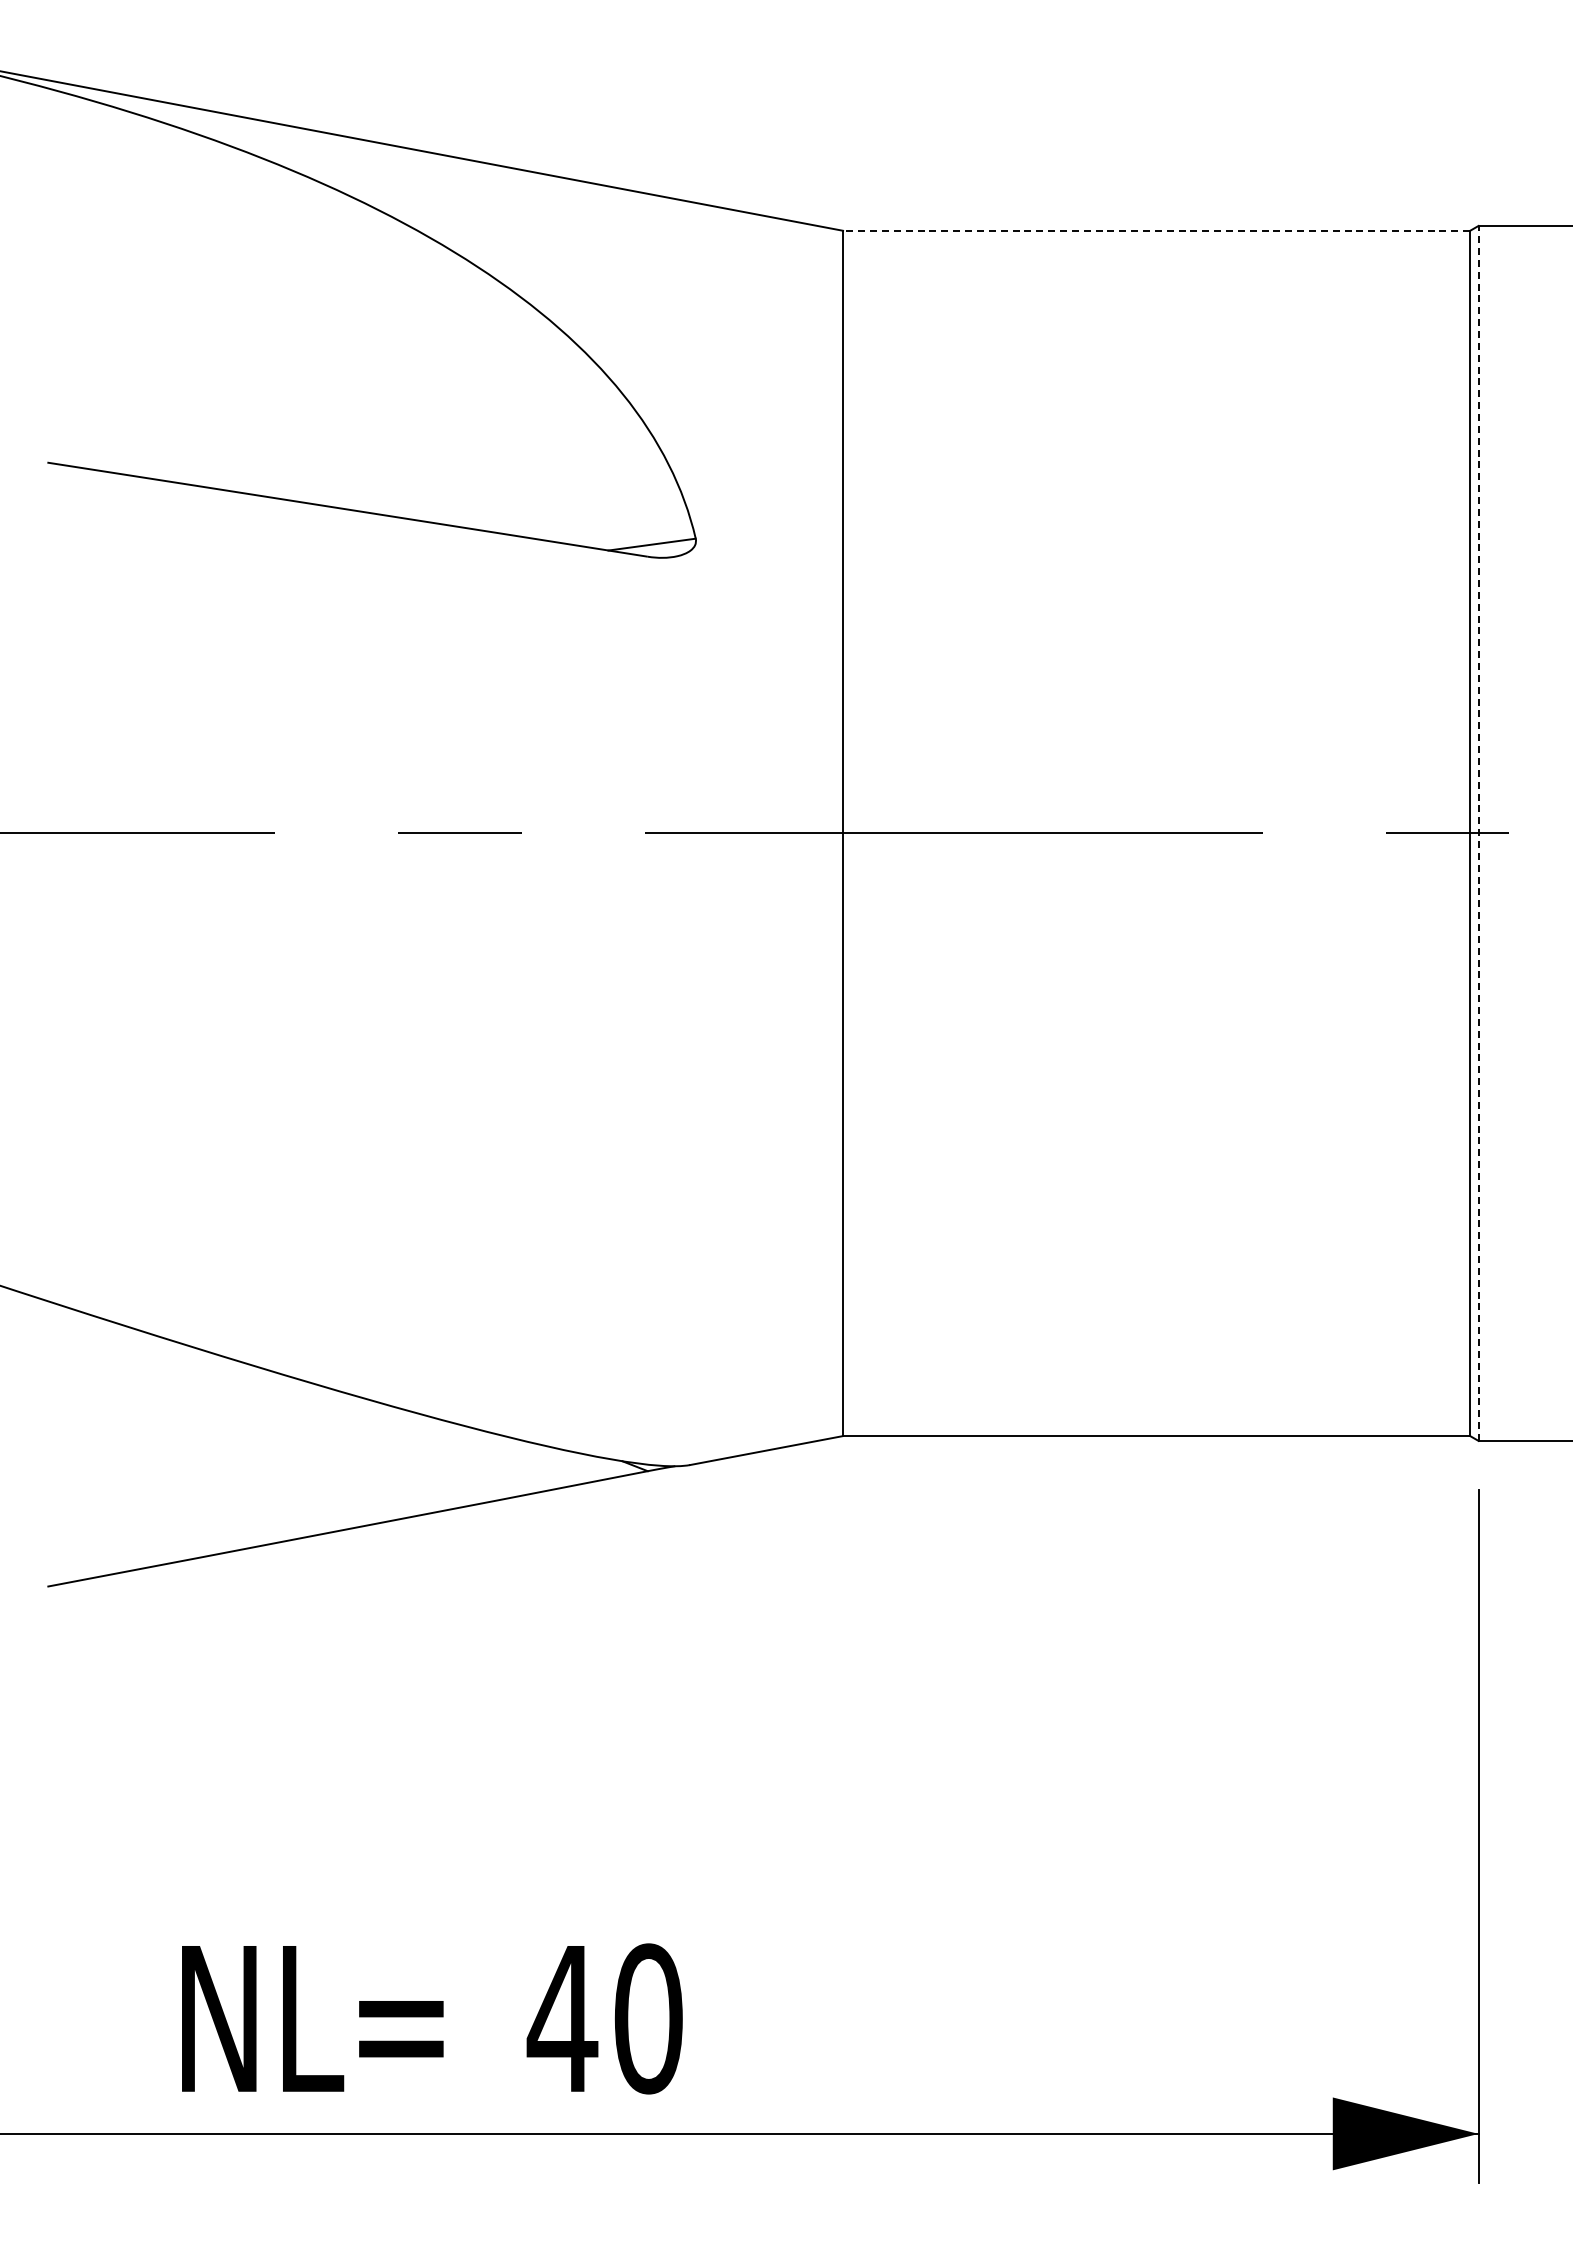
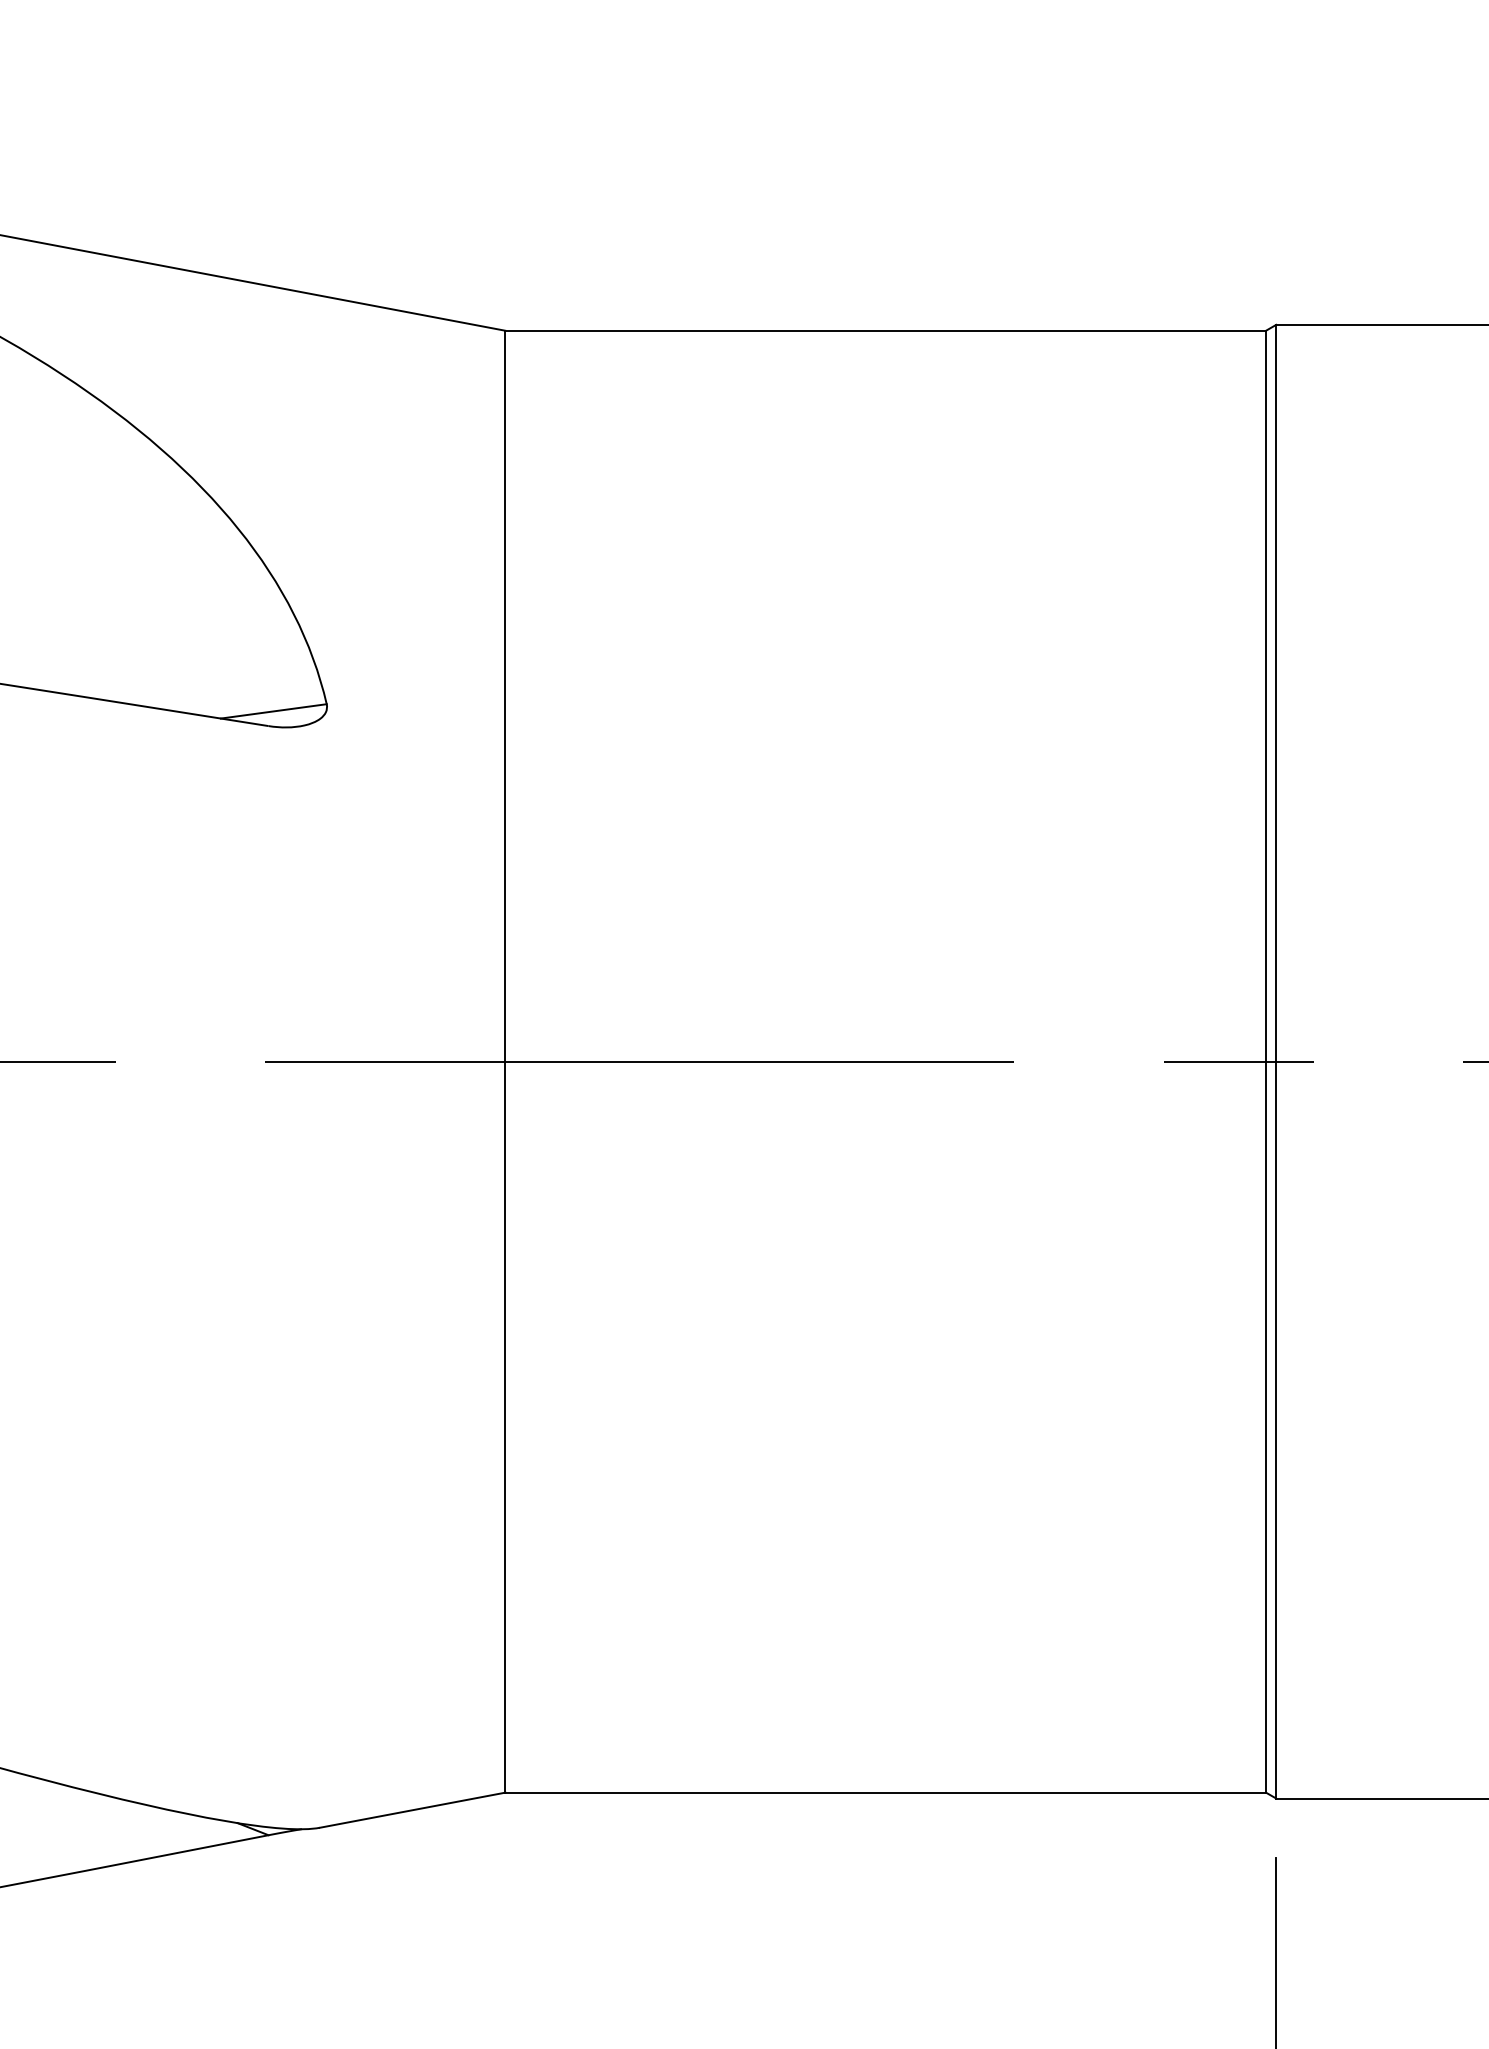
line: (1156, 230) -> (885, 330), dashed -> solid
line: (1478, 833) -> (1276, 1061), dashed -> solid

